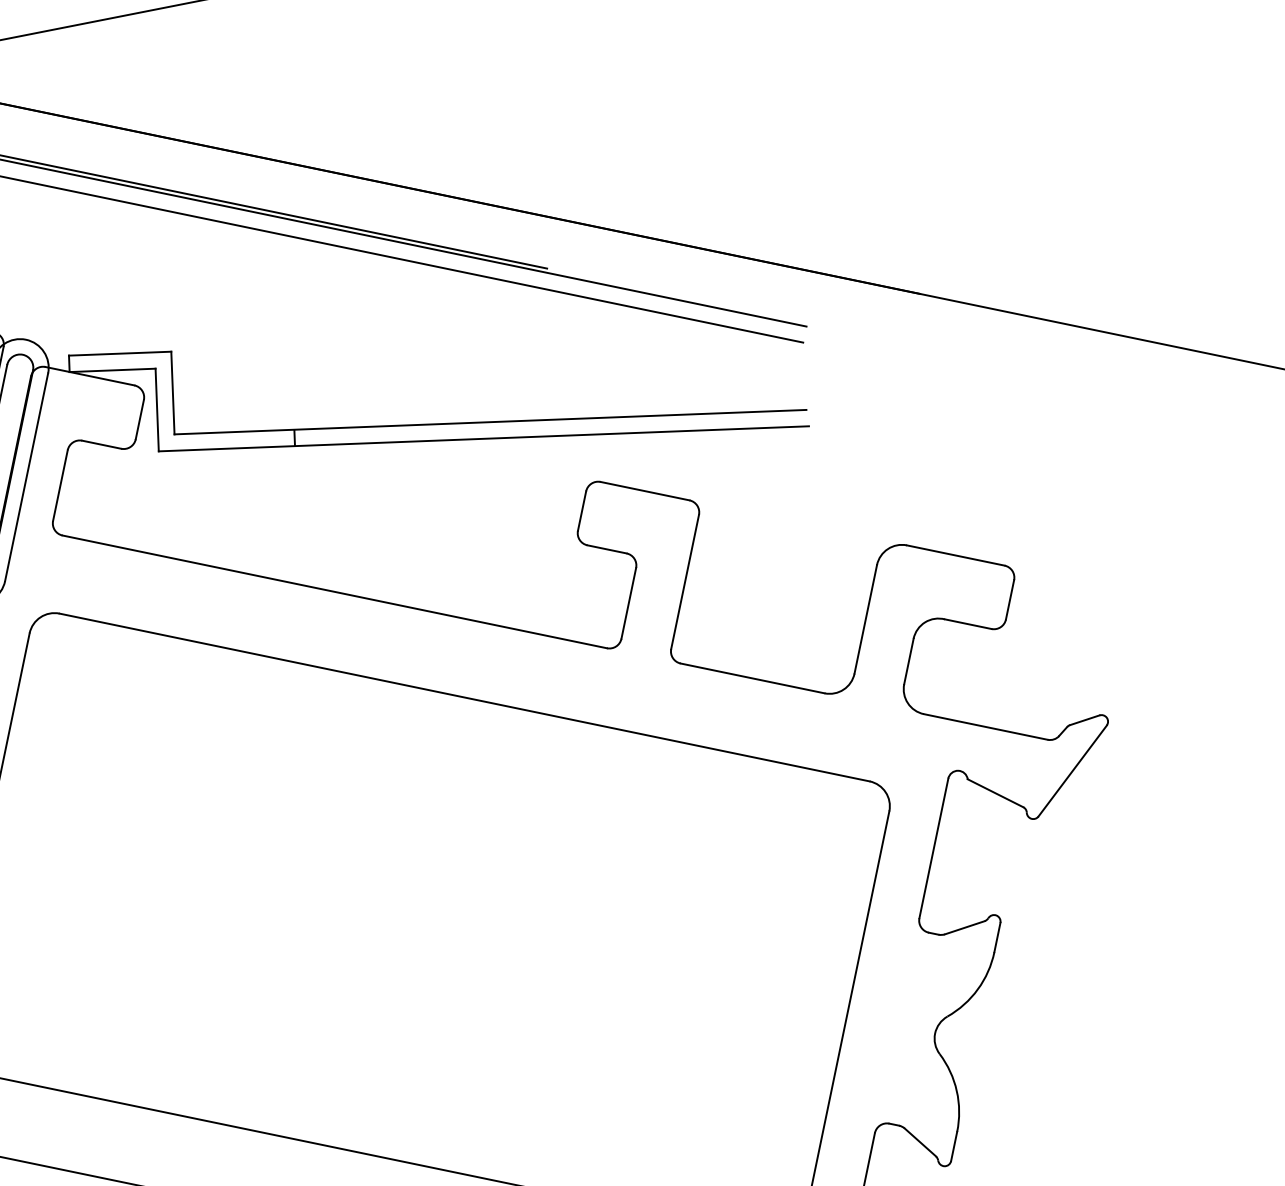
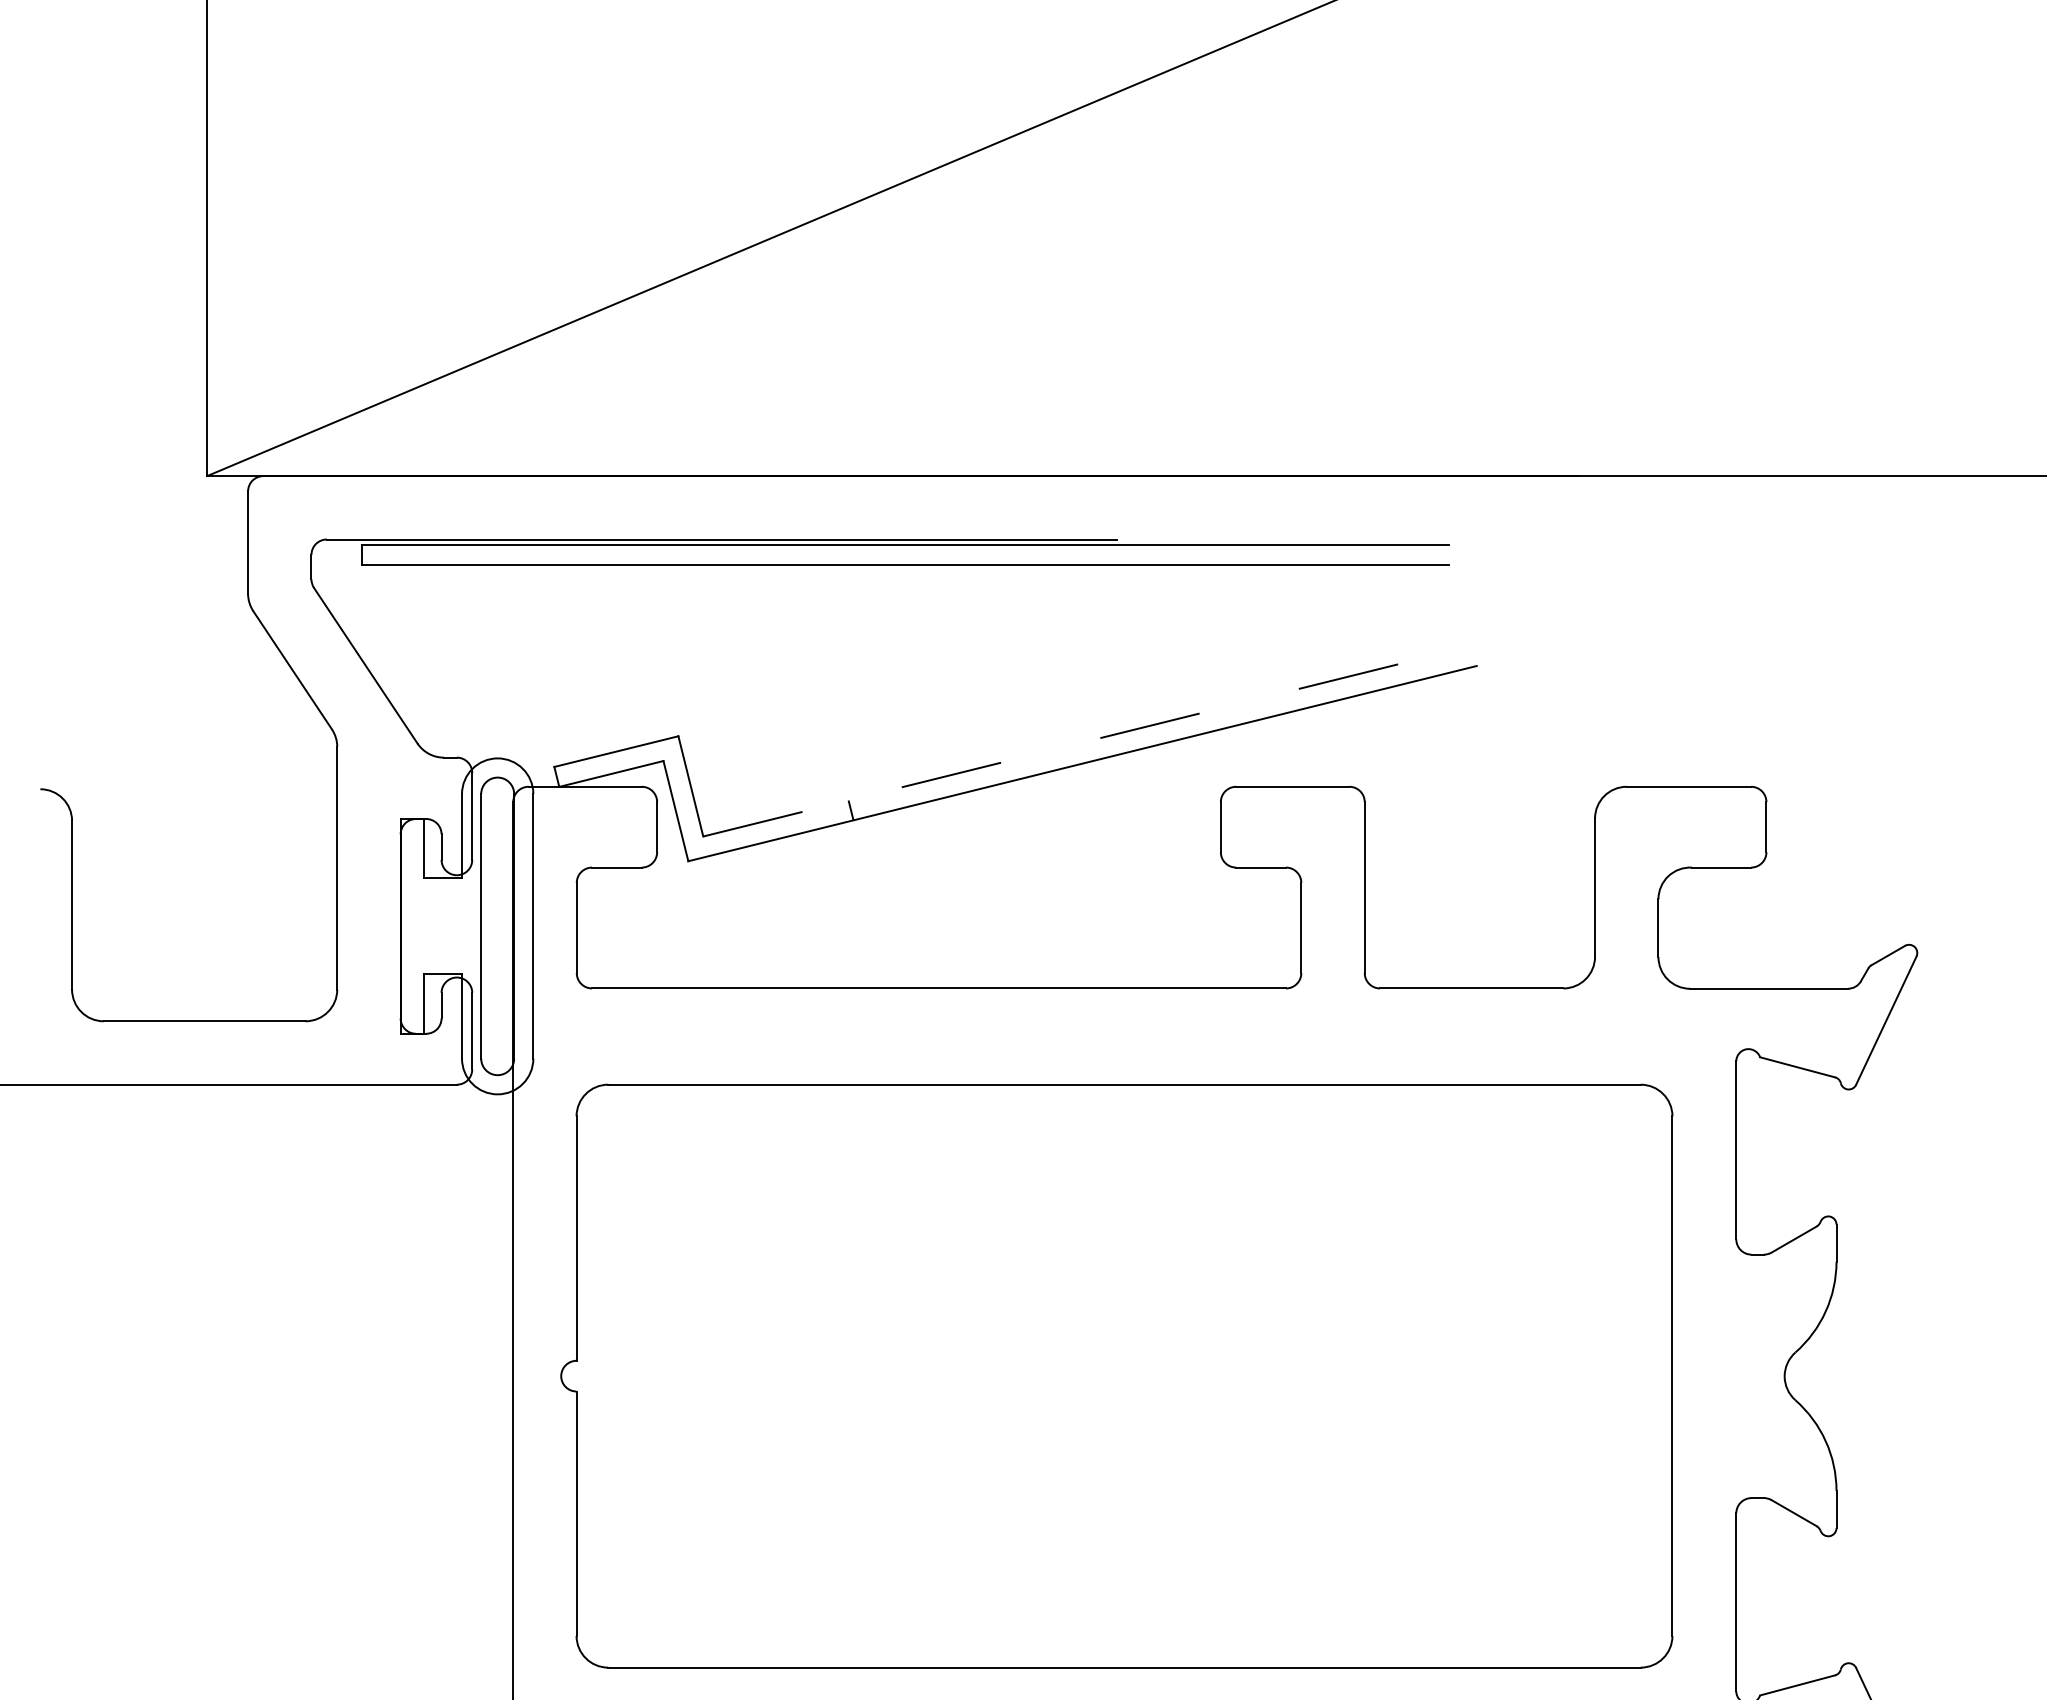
line: (490, 422) -> (1086, 741), solid -> dashed

